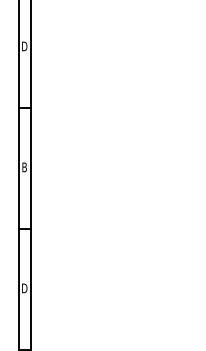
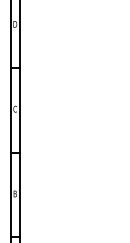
text: (24, 167) -> (15, 109), B -> C
text: (24, 287) -> (15, 193), D -> B

